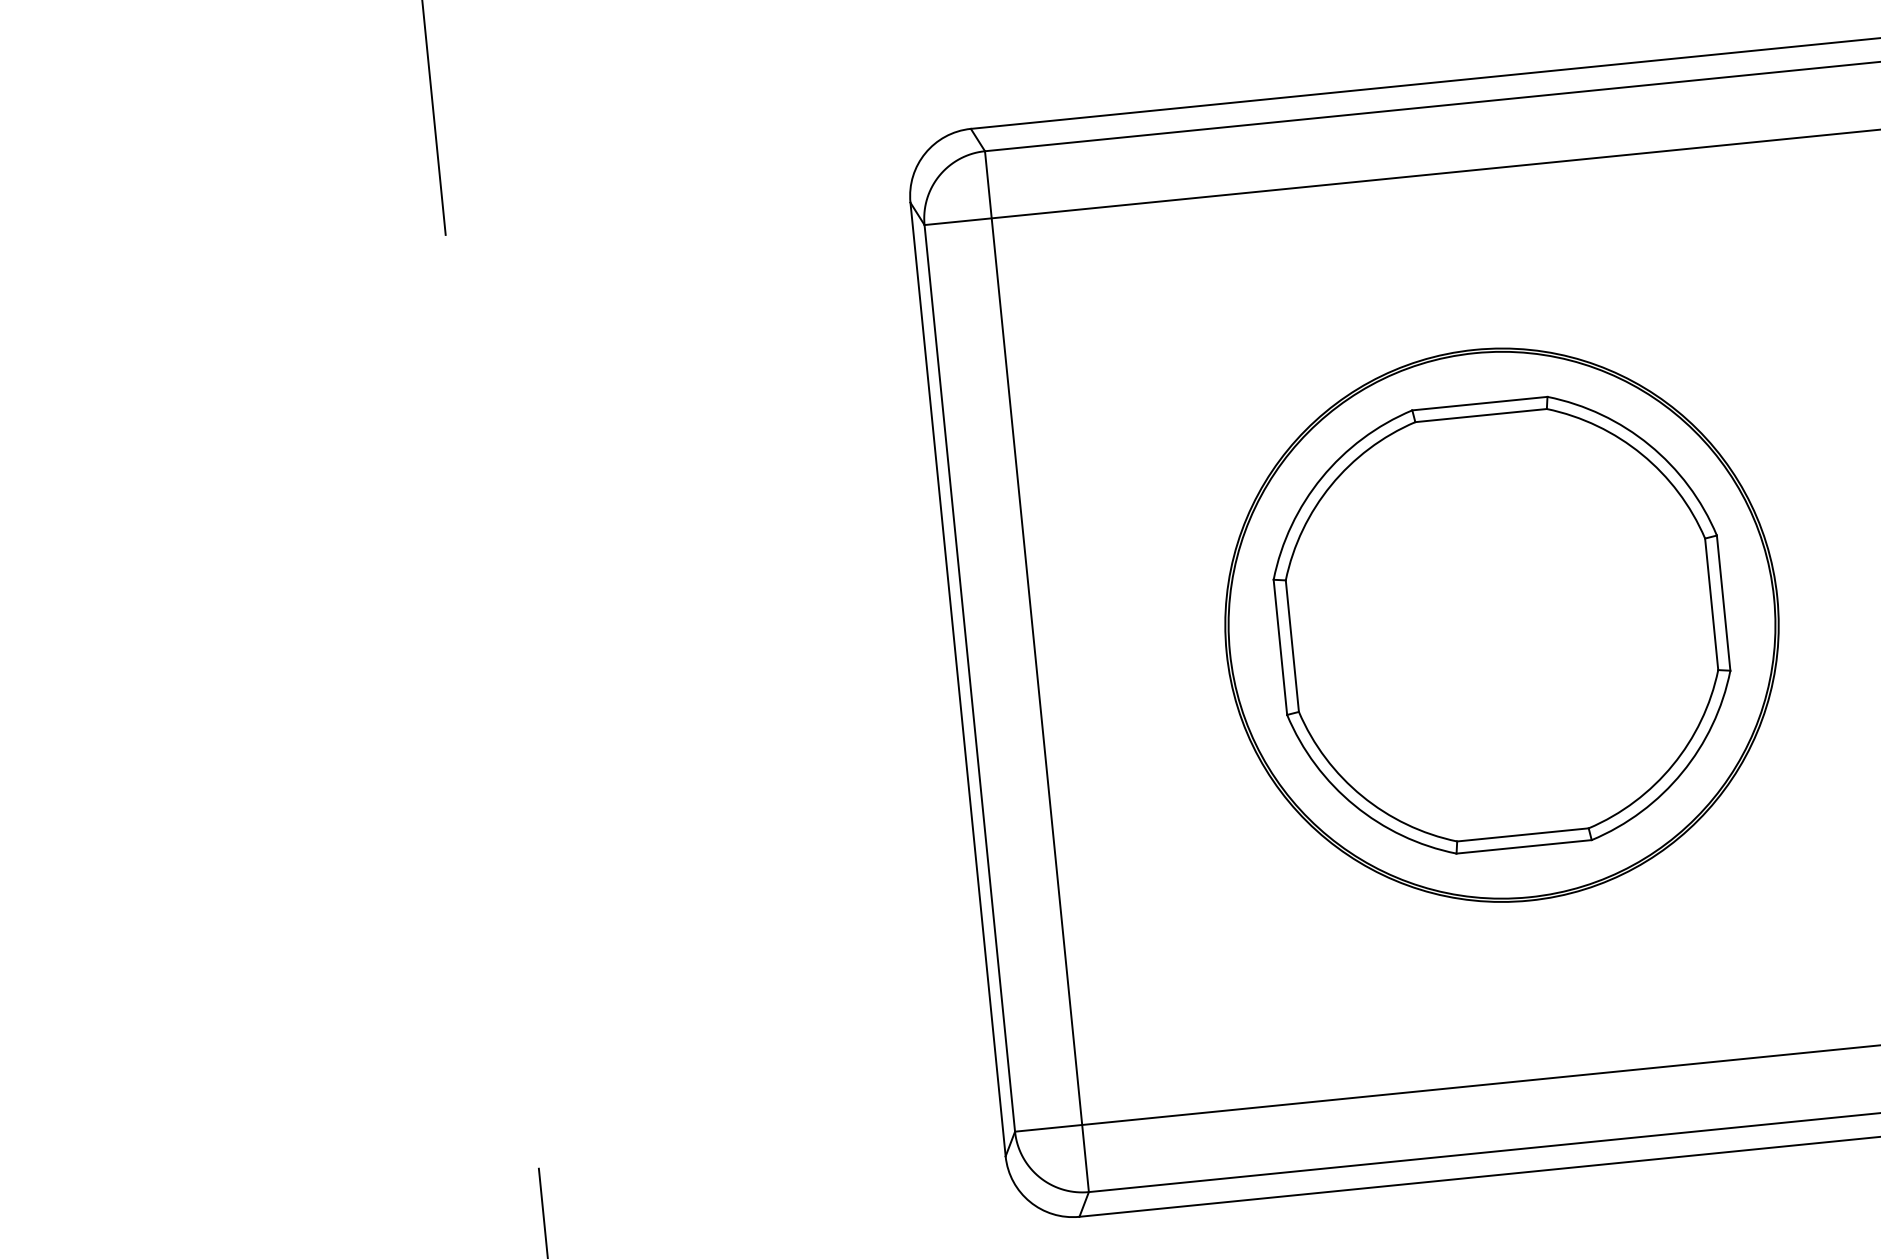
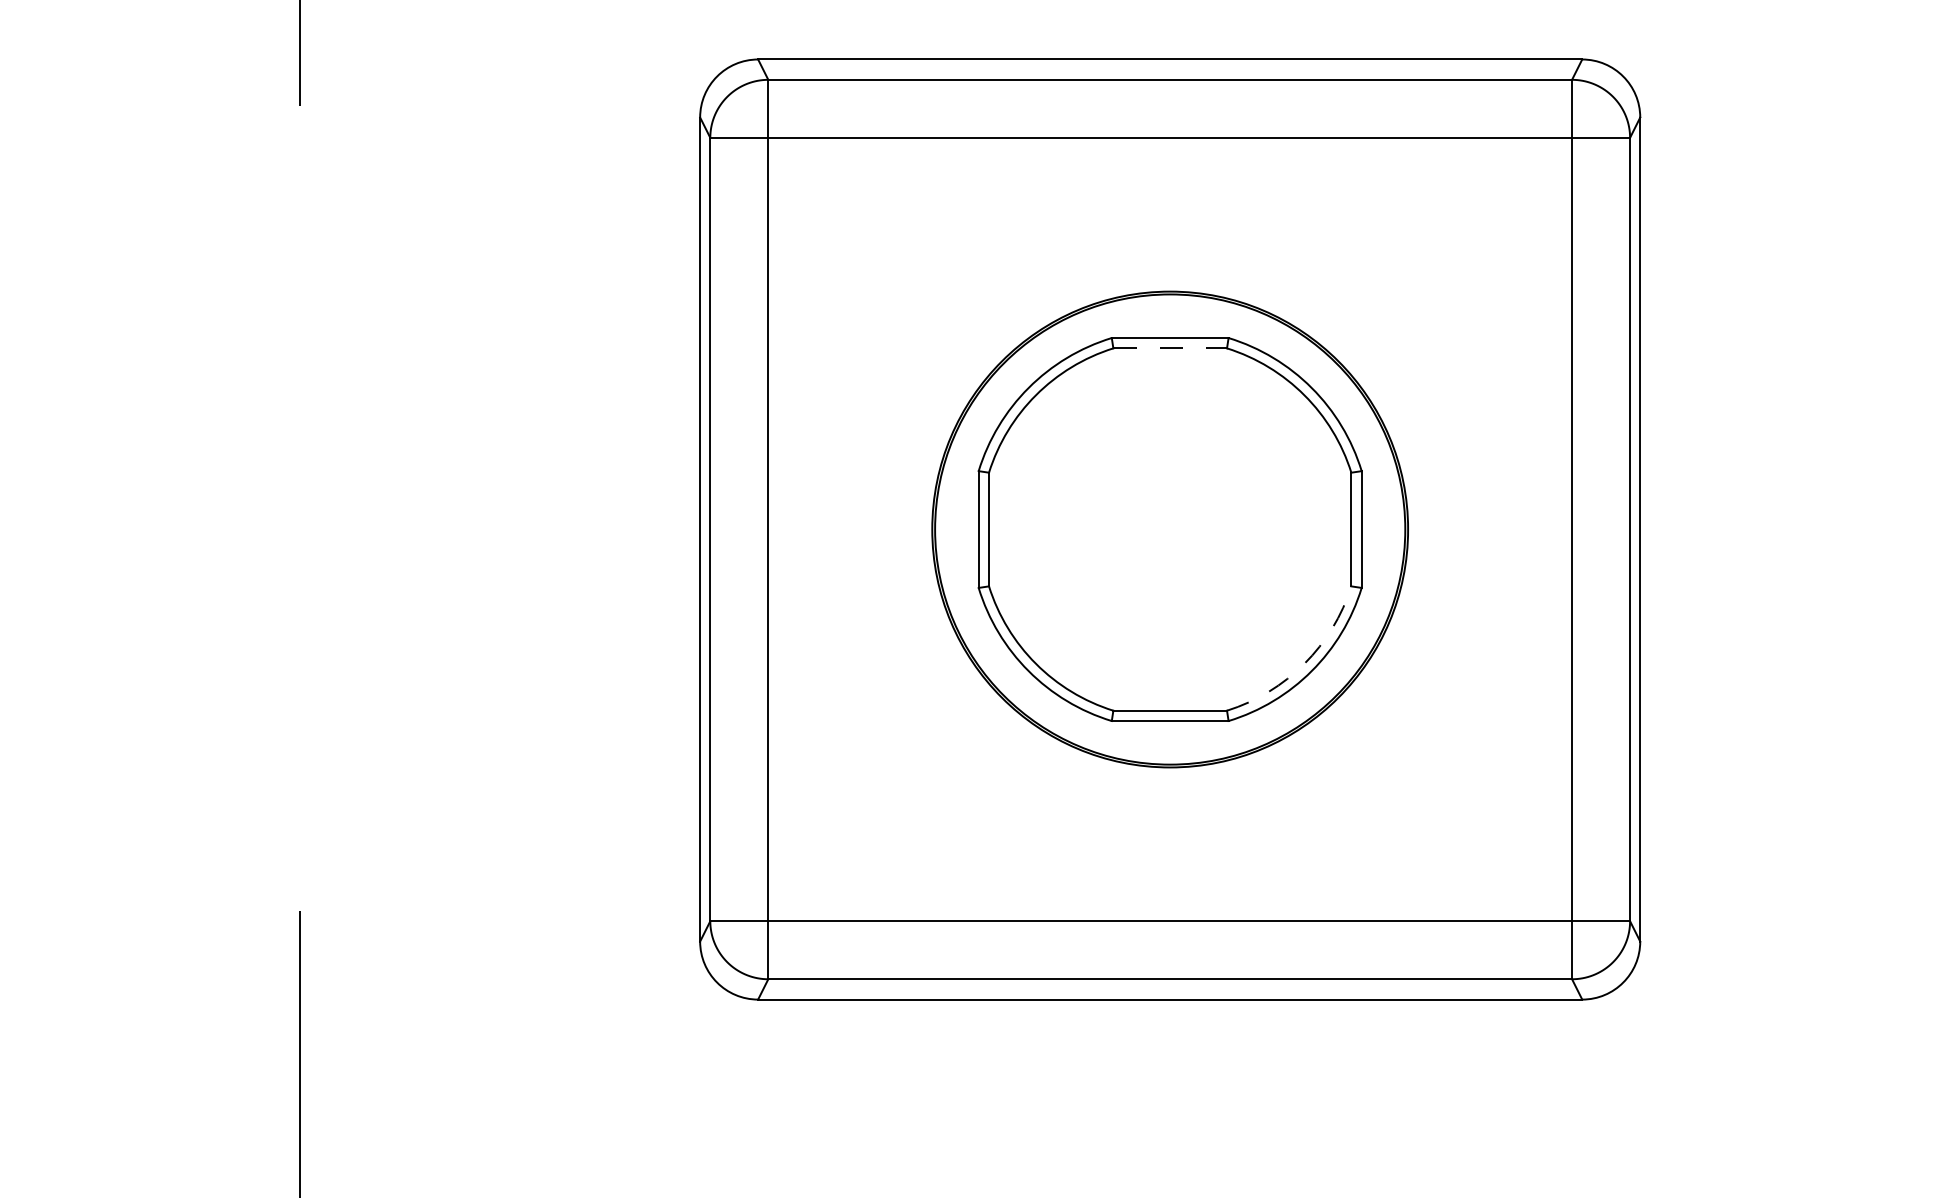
line: (1481, 415) -> (1170, 348), solid -> dashed
arc: (1672, 764) -> (1304, 663), solid -> dashed

